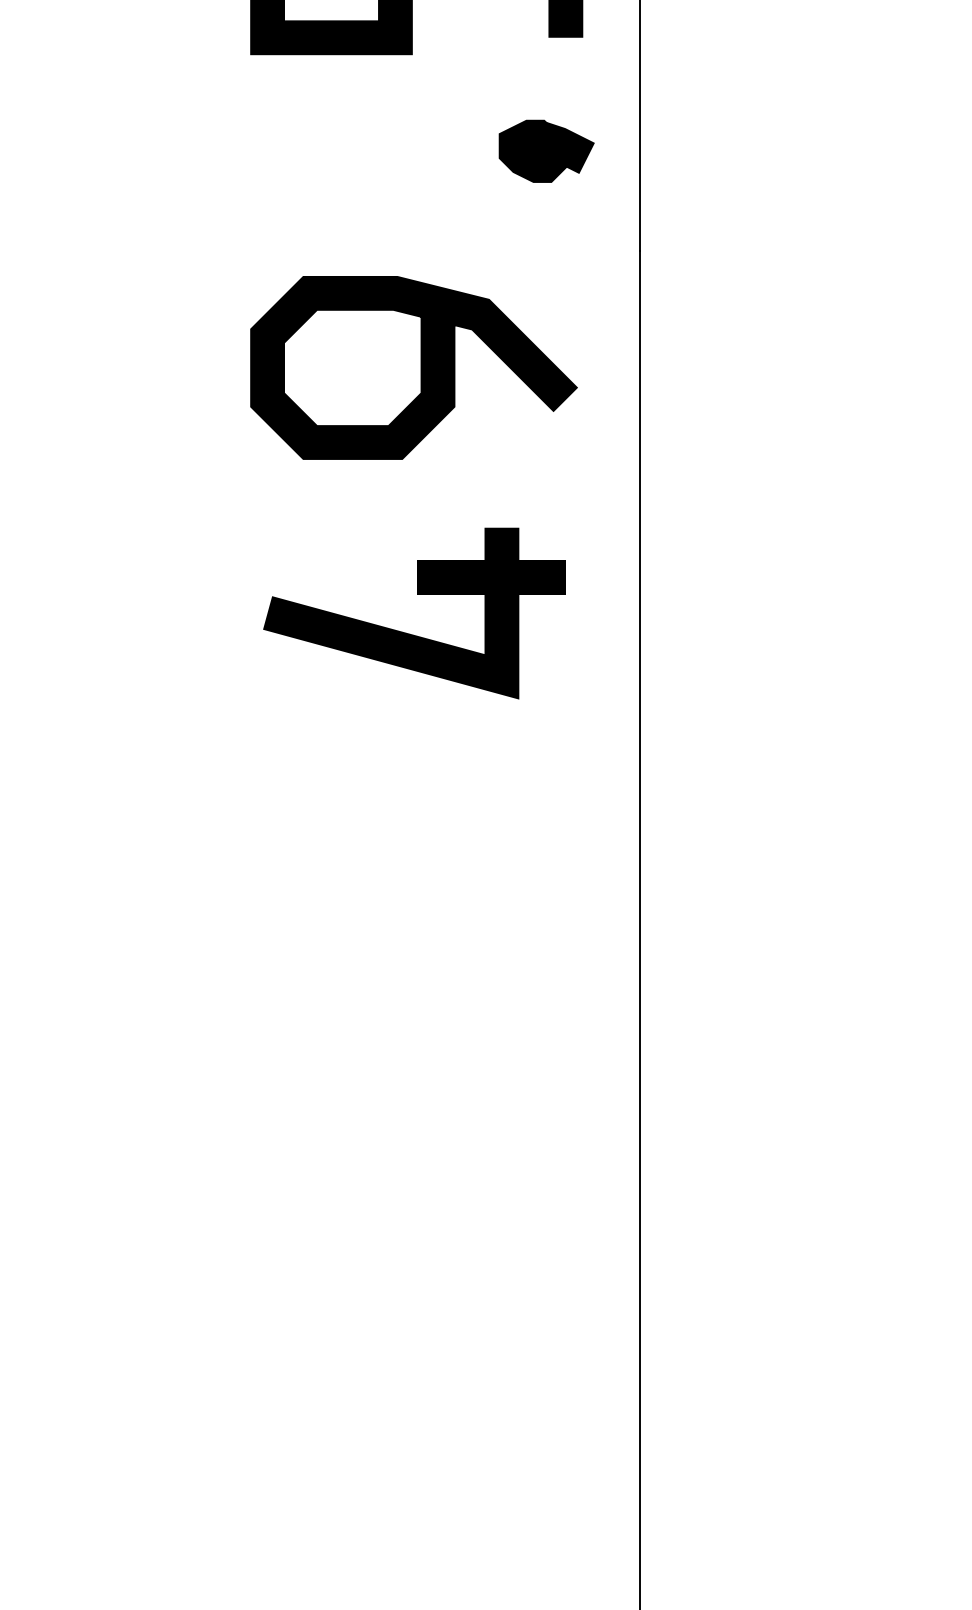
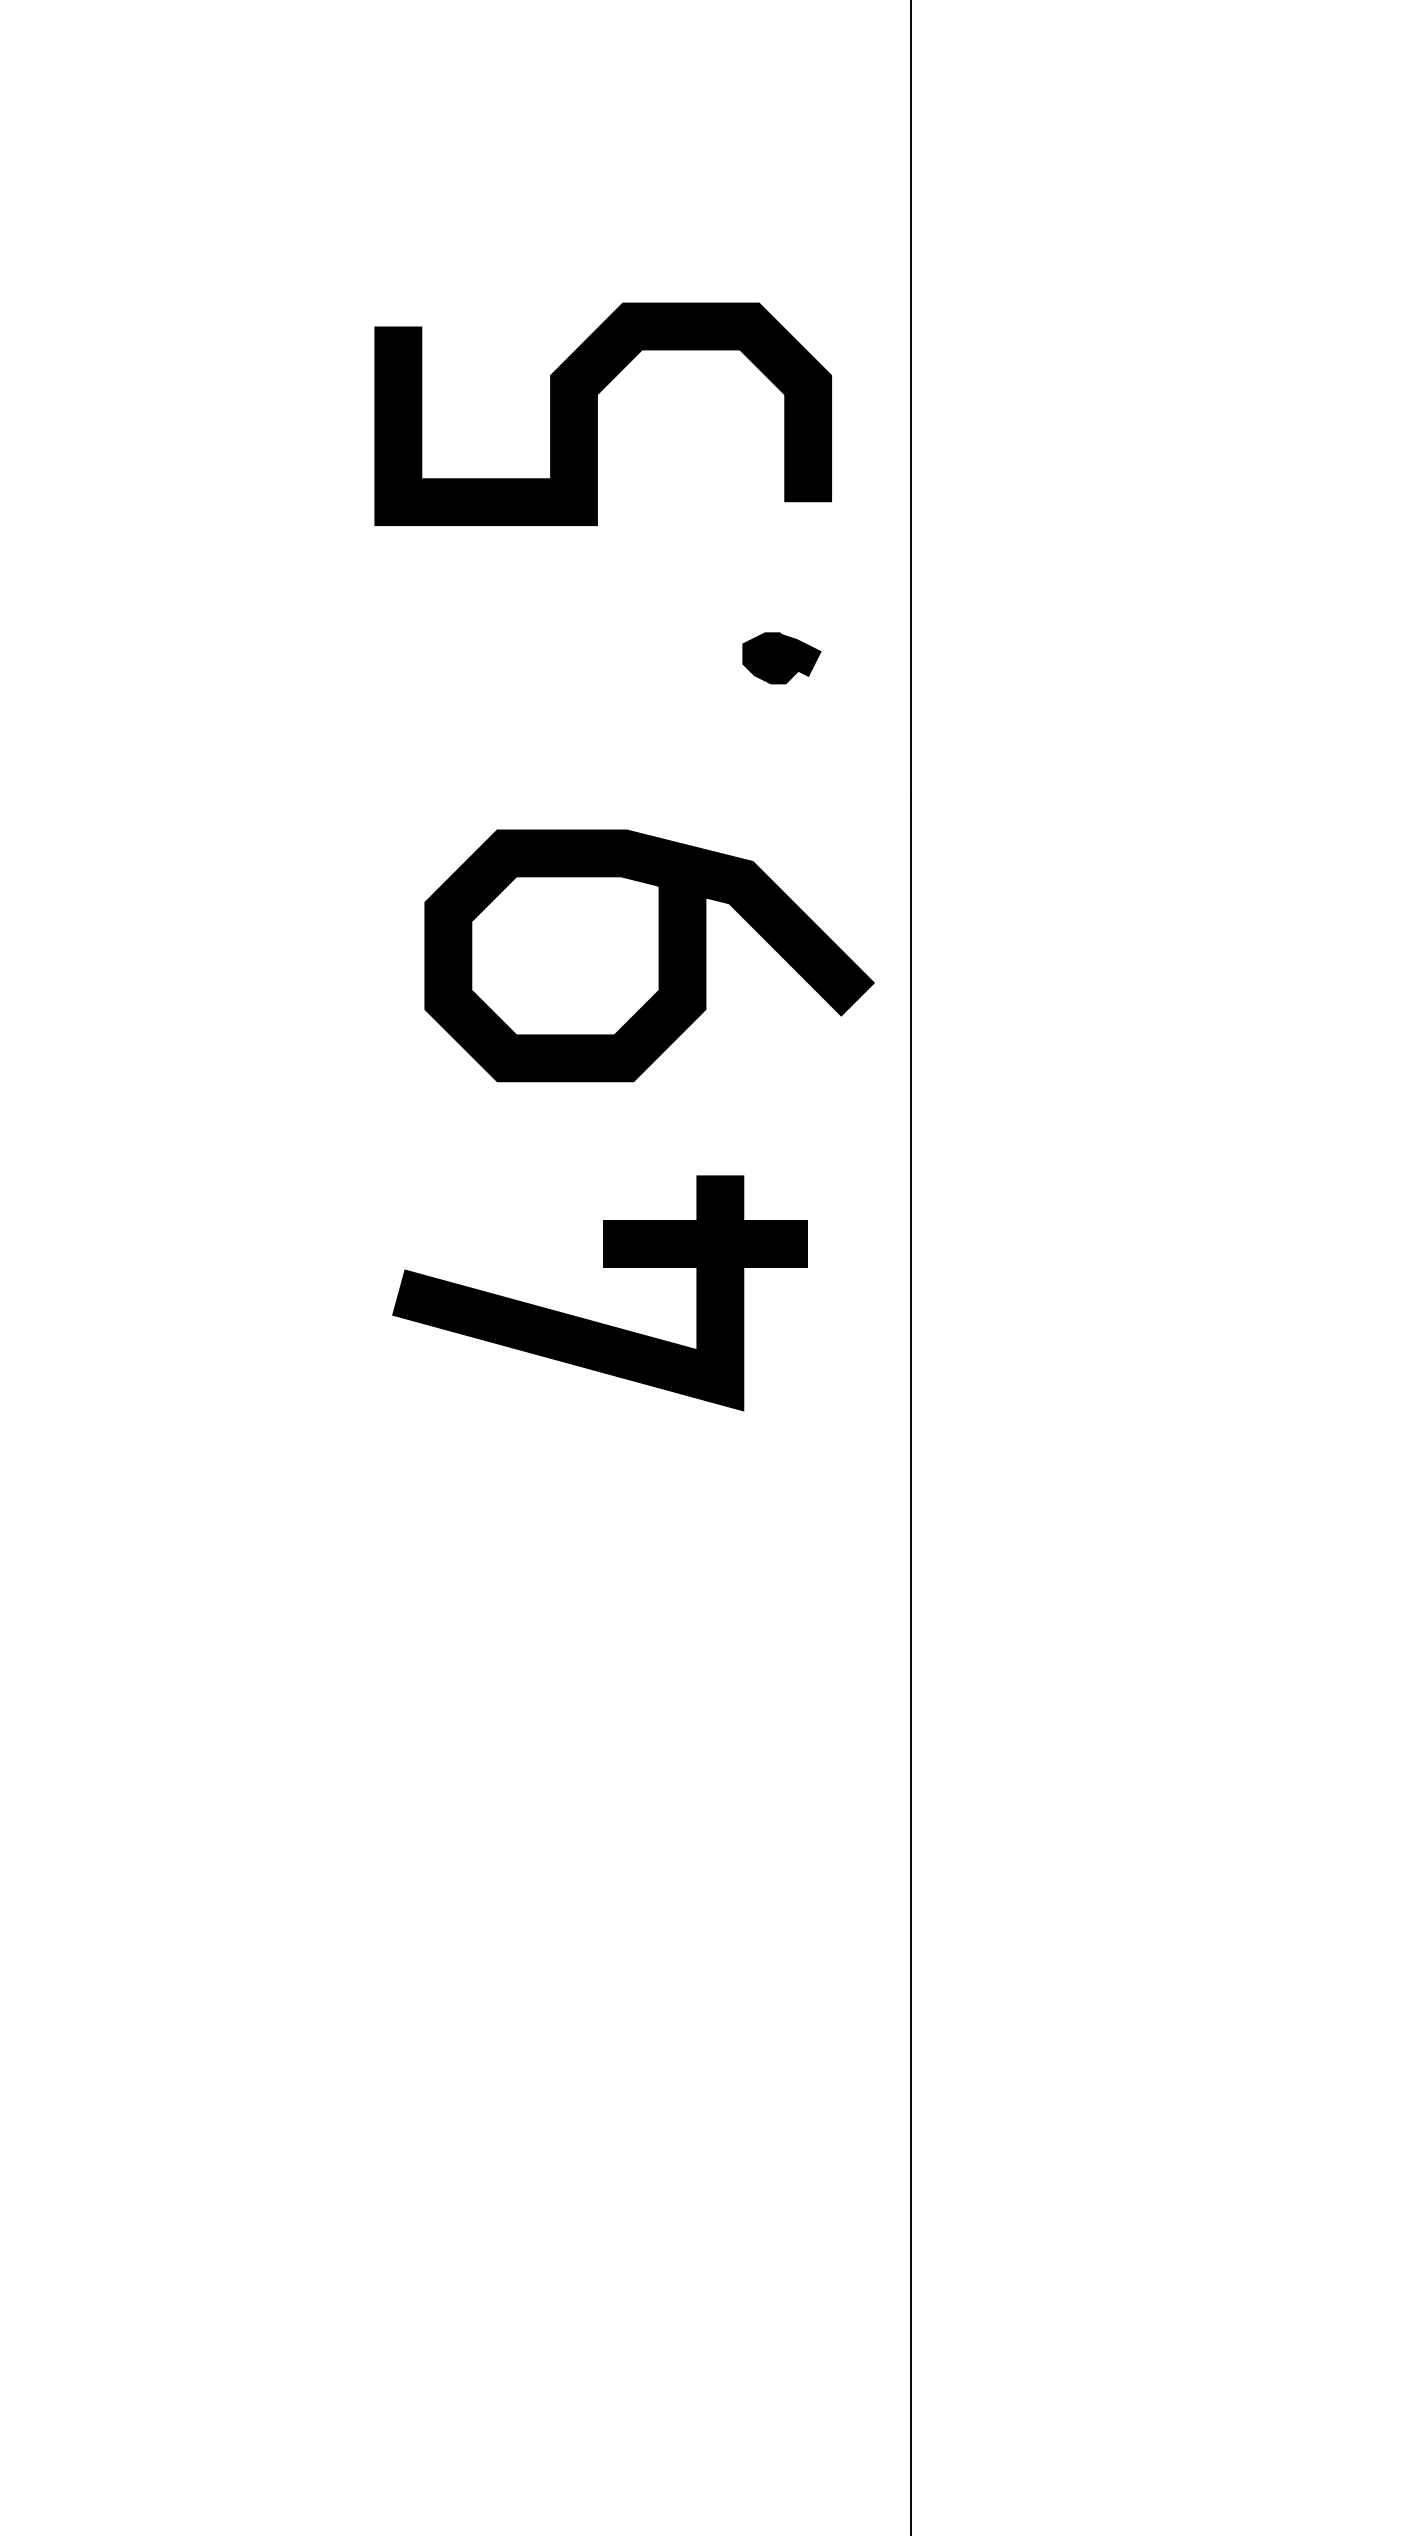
part: (546, 151) -> (781, 658), size x0.6
curve: (420, 367) -> (658, 955), moved

